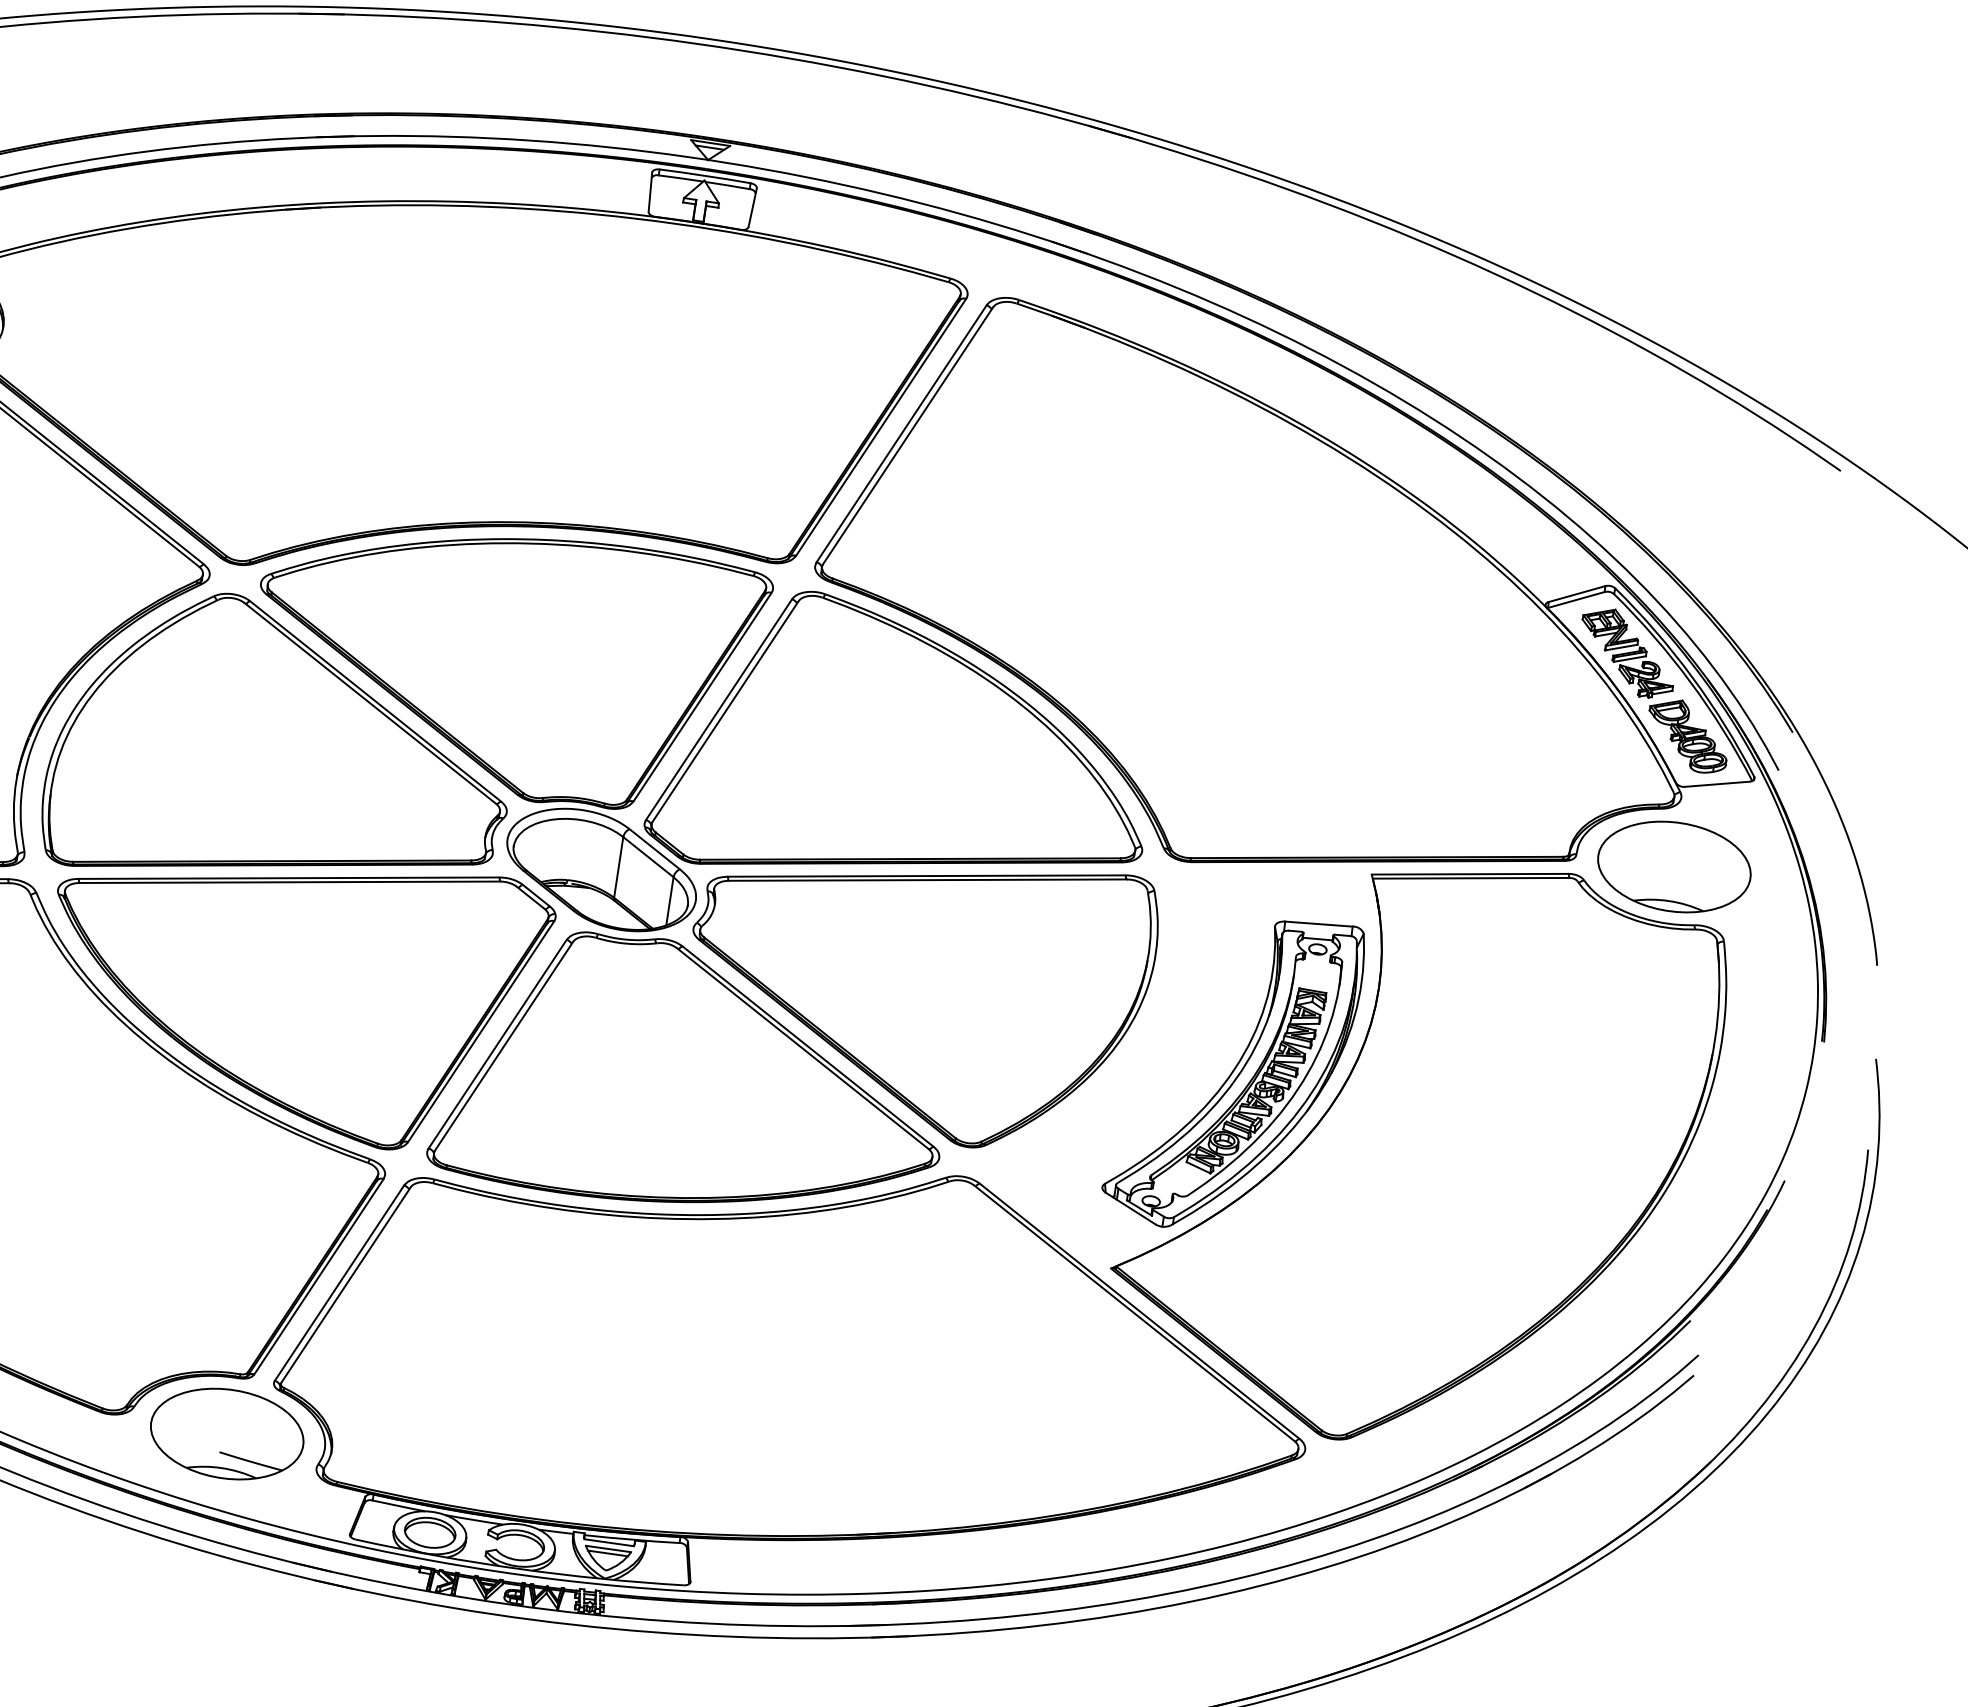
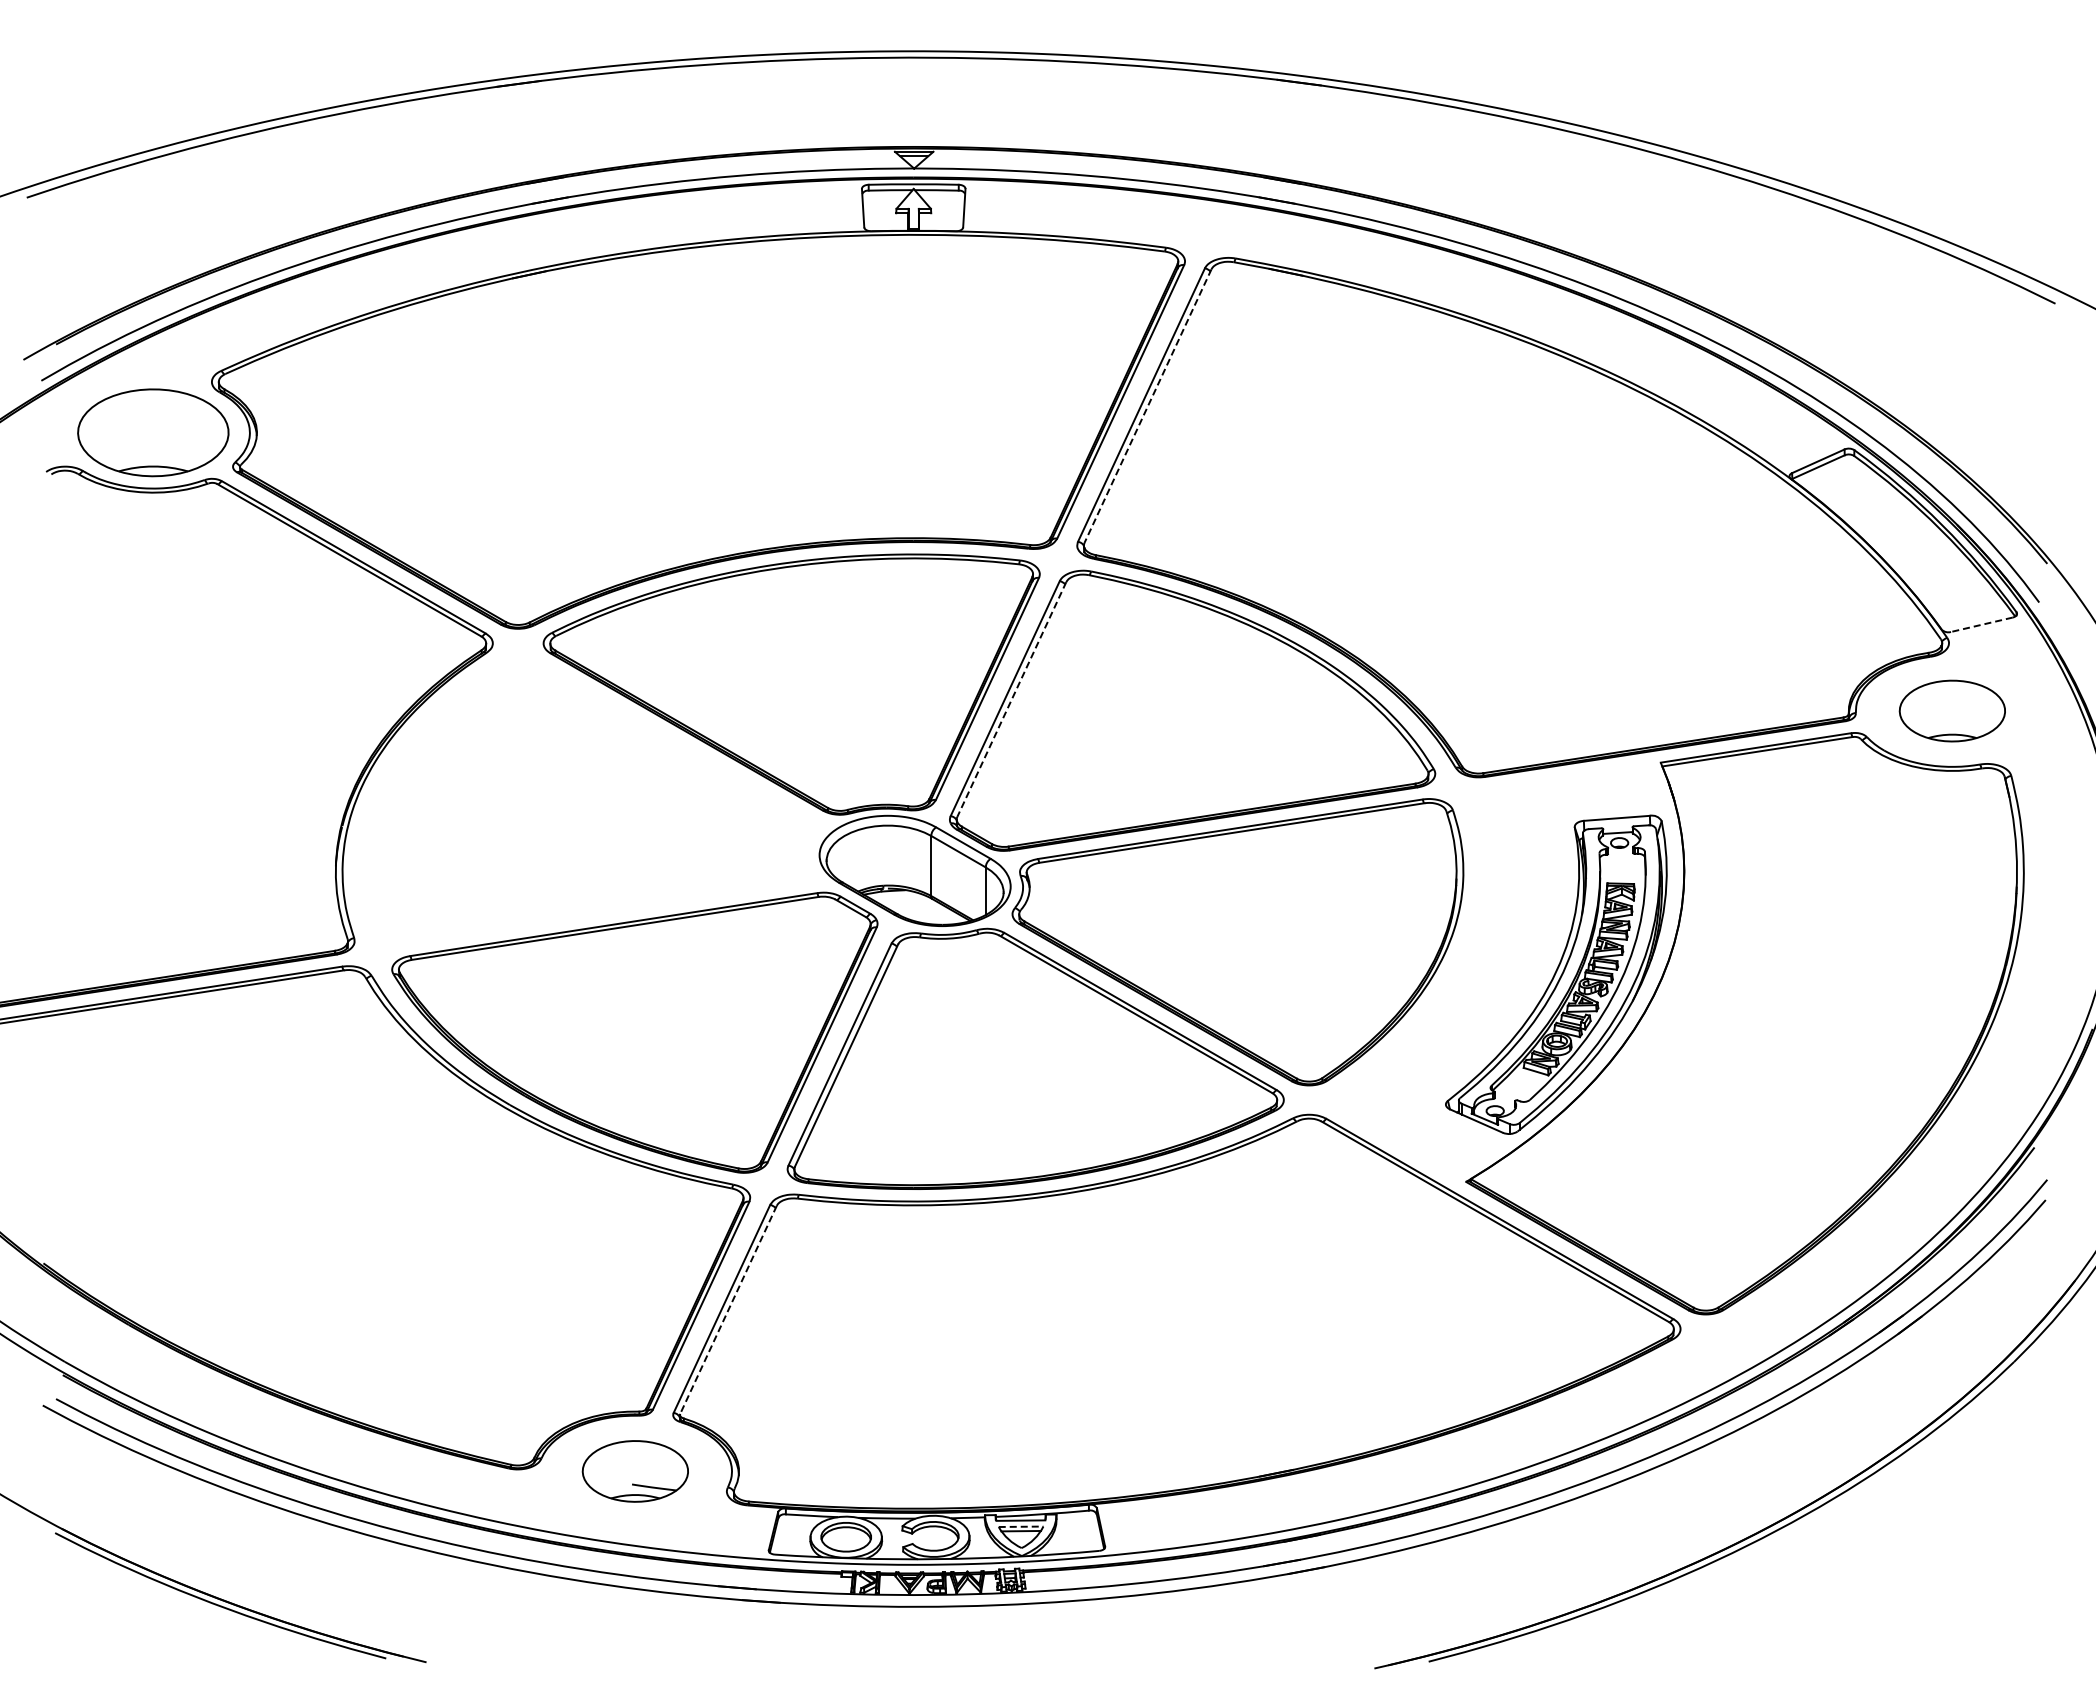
line: (908, 436) -> (1148, 406), solid -> dashed
part: (1654, 689) -> (1907, 542), removed
line: (725, 711) -> (1011, 699), solid -> dashed
part: (283, 750) -> (589, 801), removed
line: (1717, 783) -> (1981, 624), solid -> dashed
part: (1674, 866) -> (1952, 710), size x0.7
line: (346, 1284) -> (728, 1309), solid -> dashed
part: (227, 1434) -> (635, 1471), size x0.7
line: (608, 1548) -> (1021, 1526), solid -> dashed

